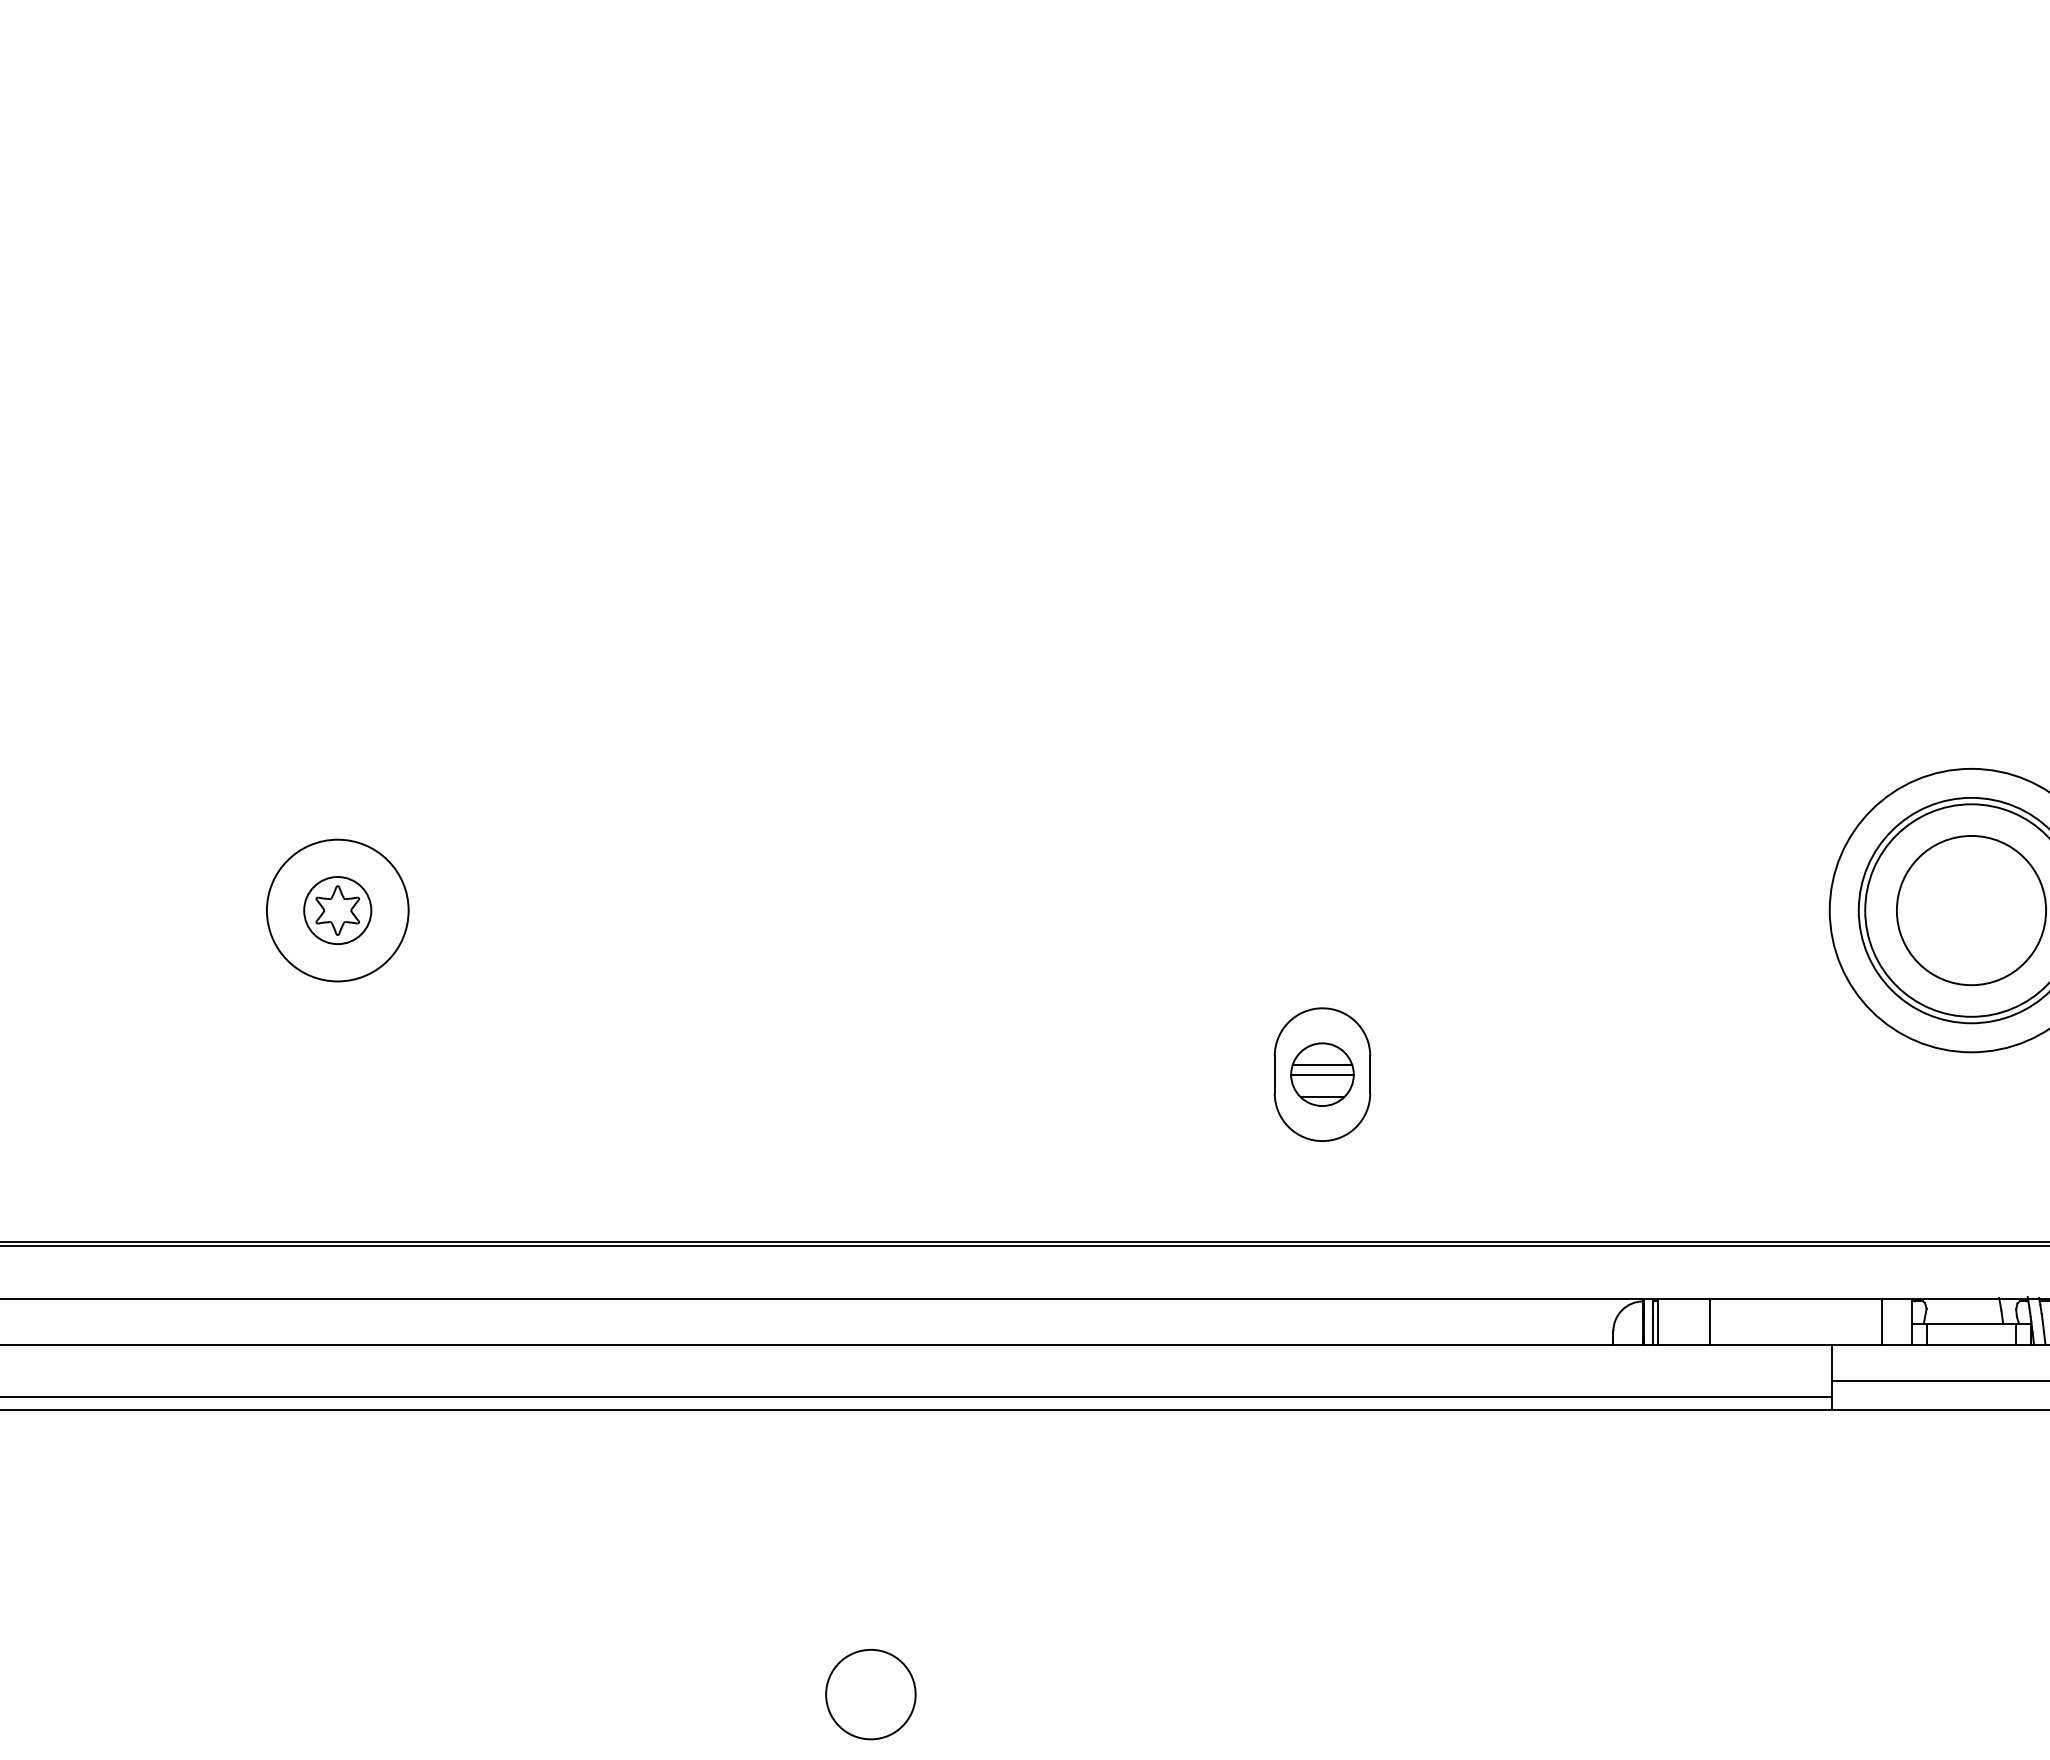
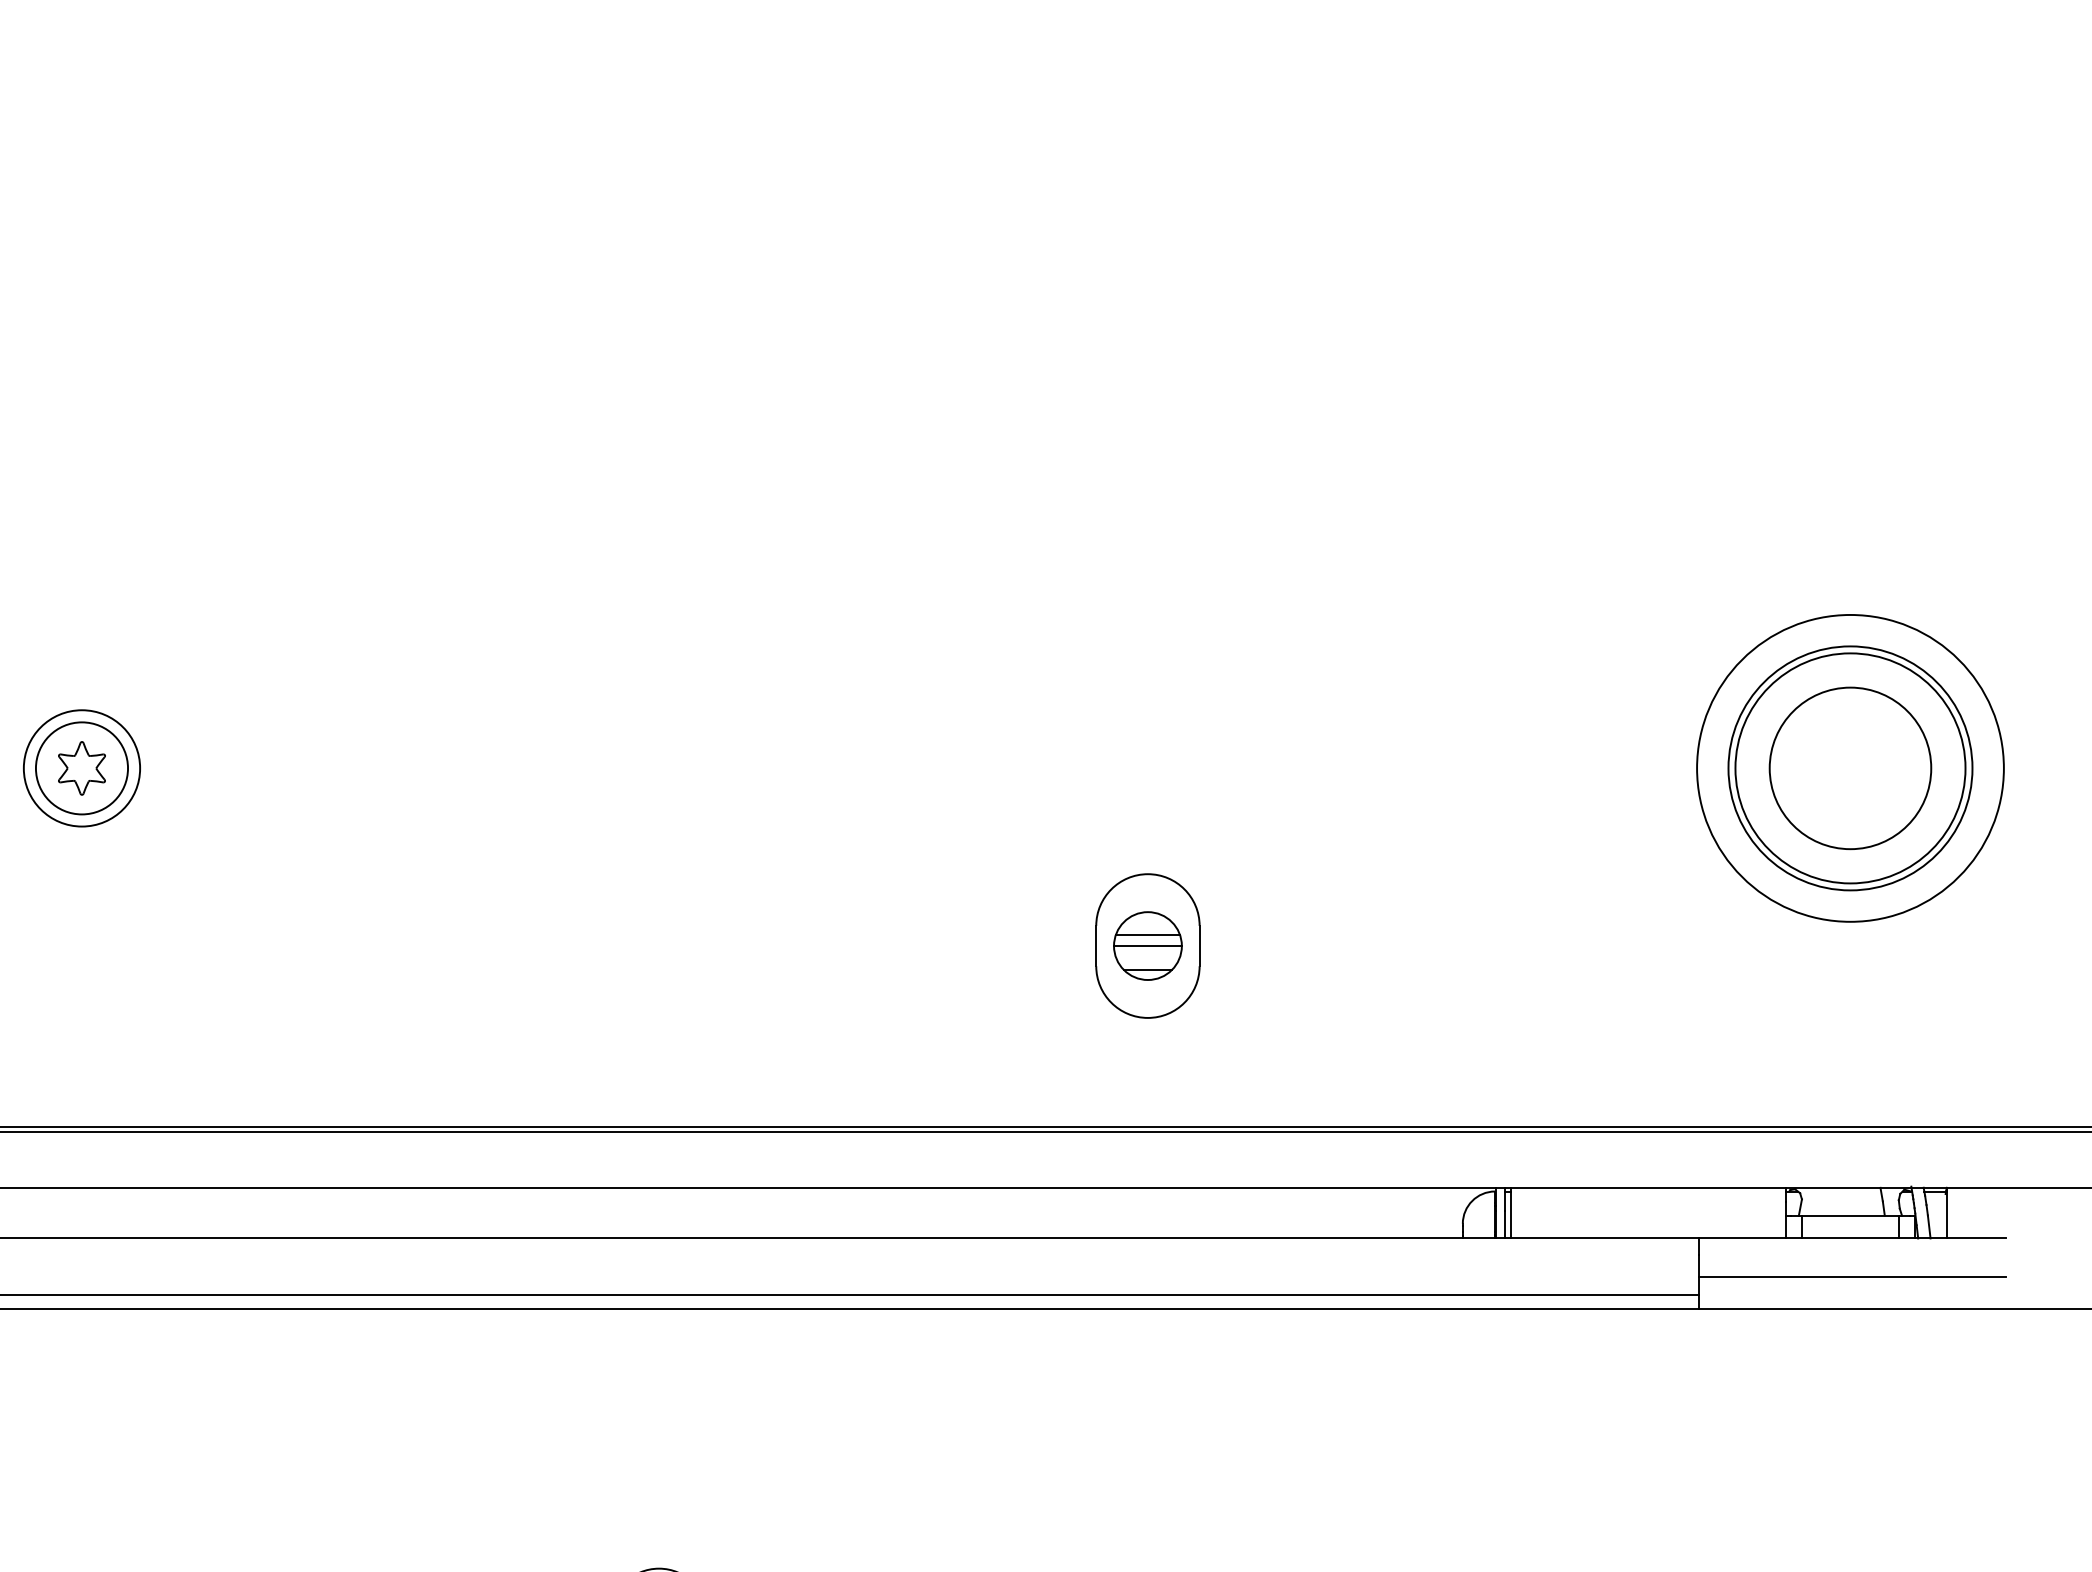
circle: (337, 910) -> (81, 768), size x0.6
circle: (337, 910) -> (81, 768), size x1.6
line: (1710, 1321) -> (1567, 1213), removed
line: (1881, 1321) -> (1753, 1213), removed

